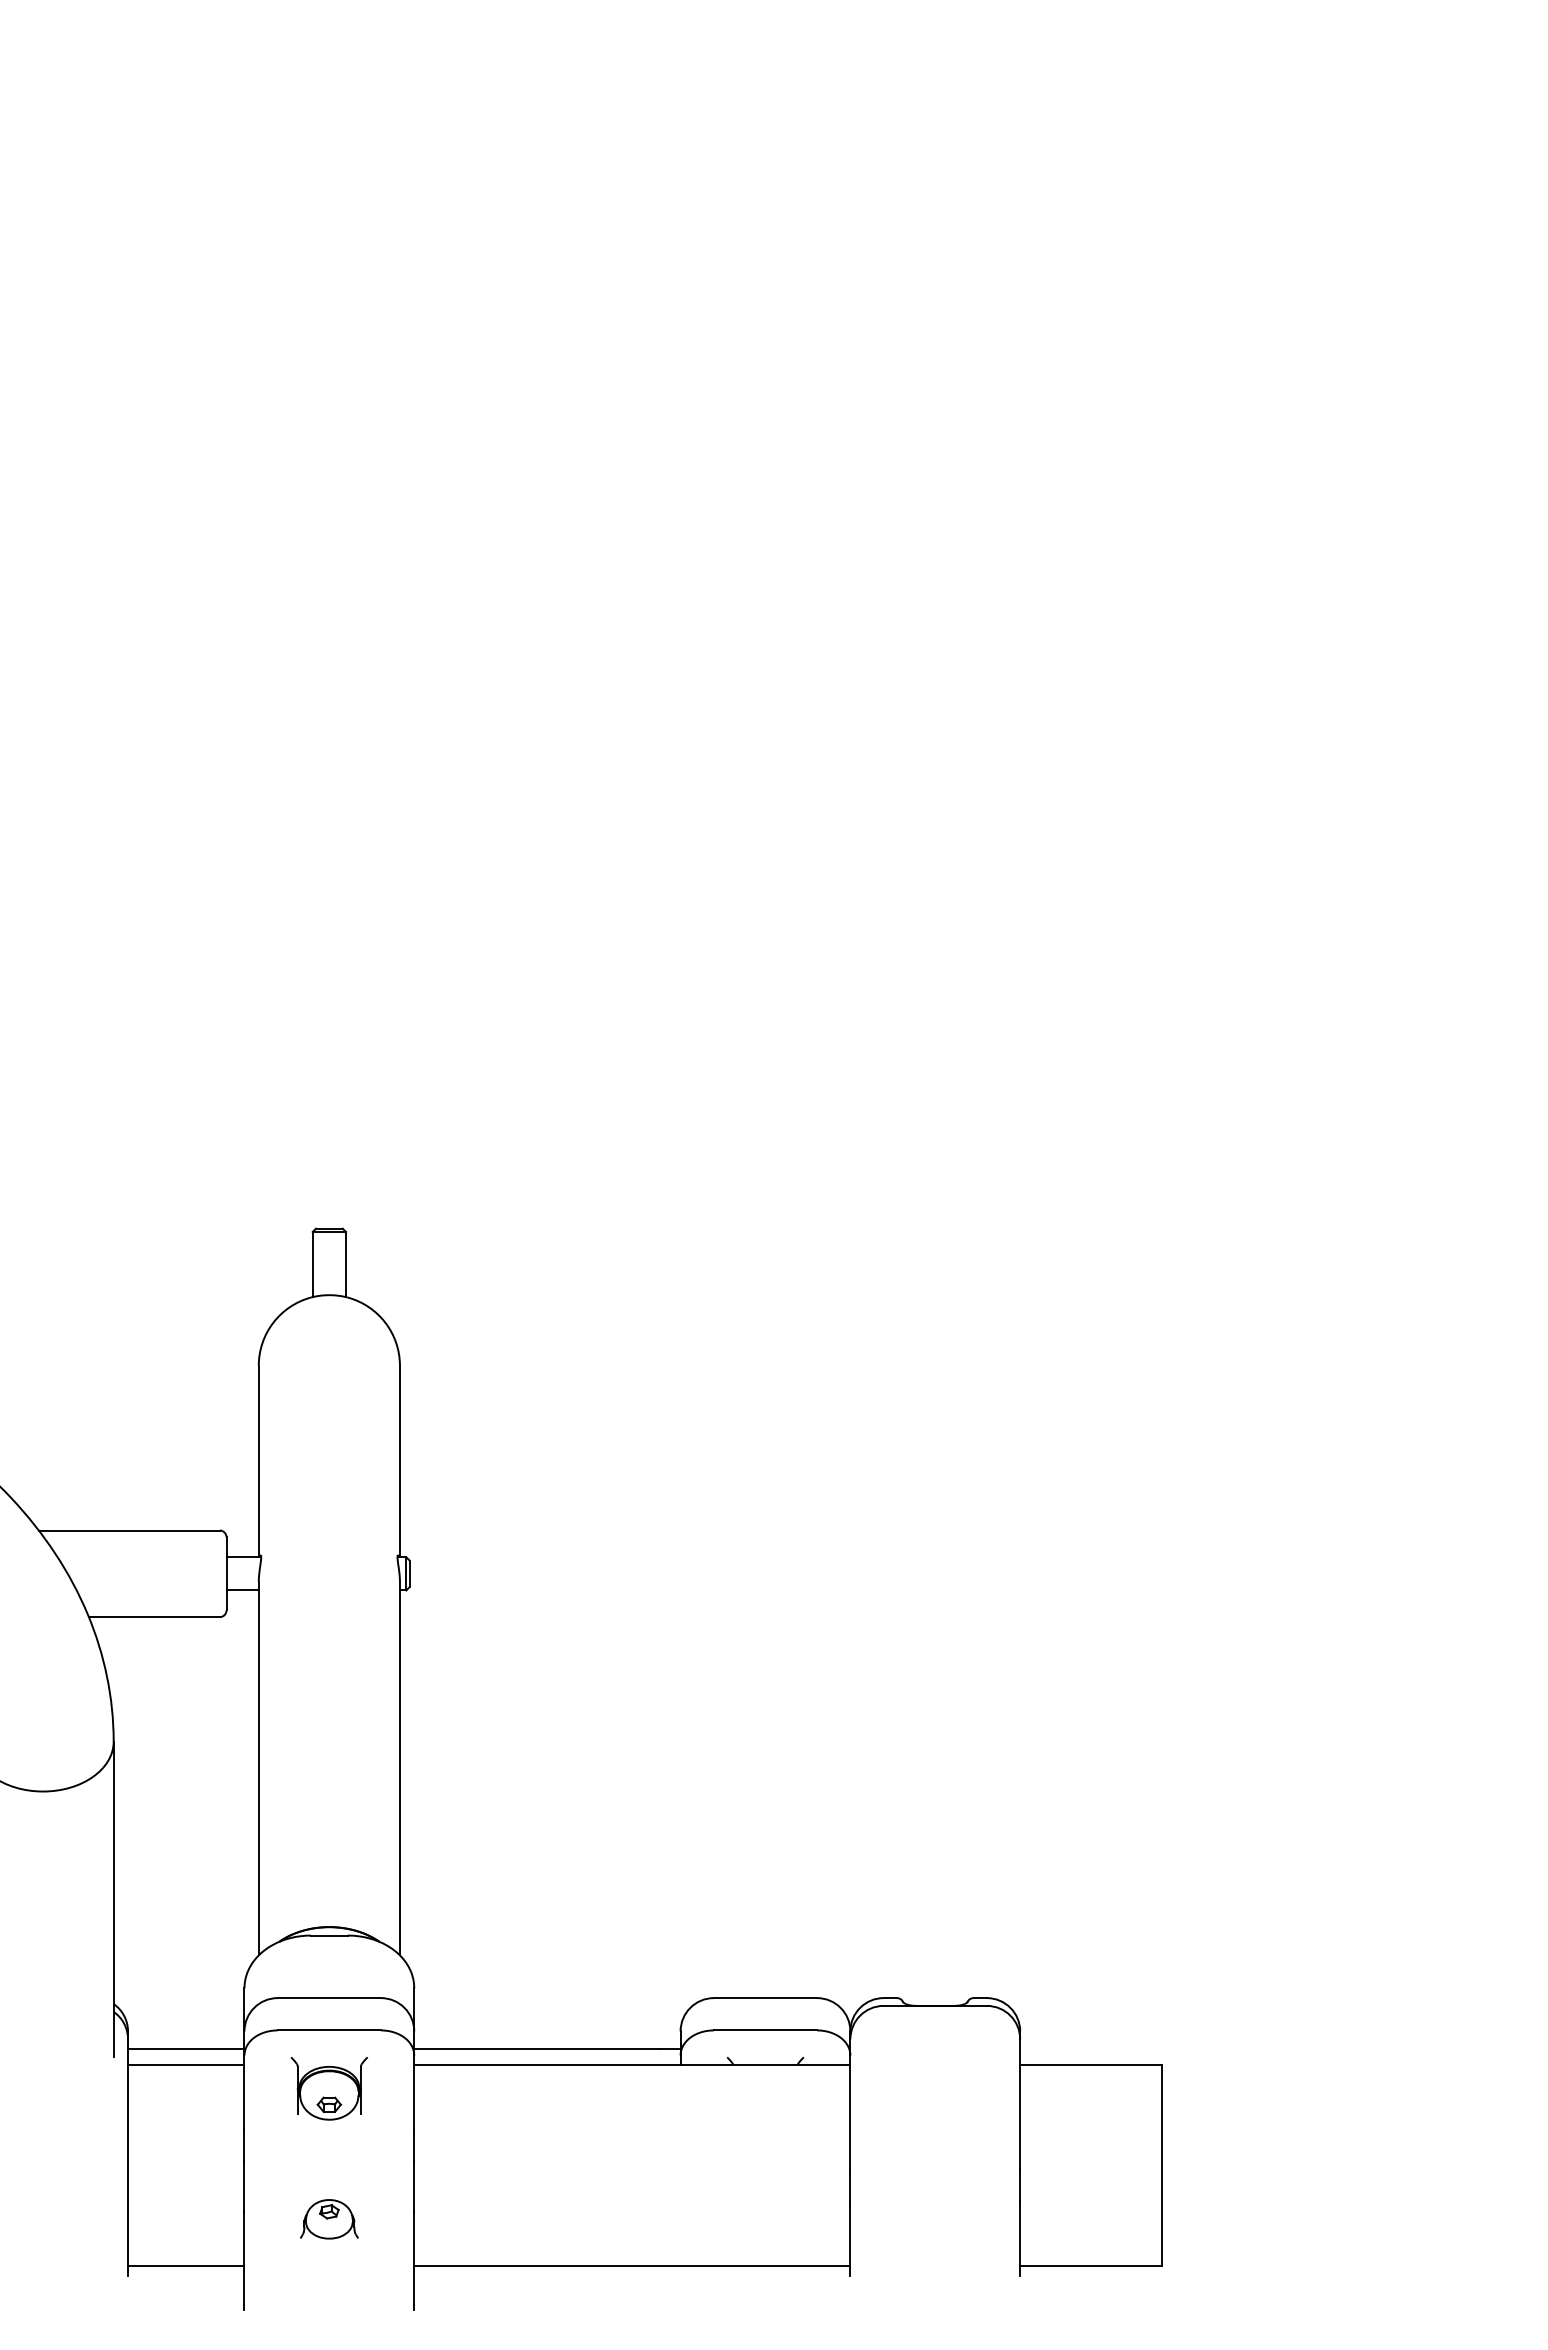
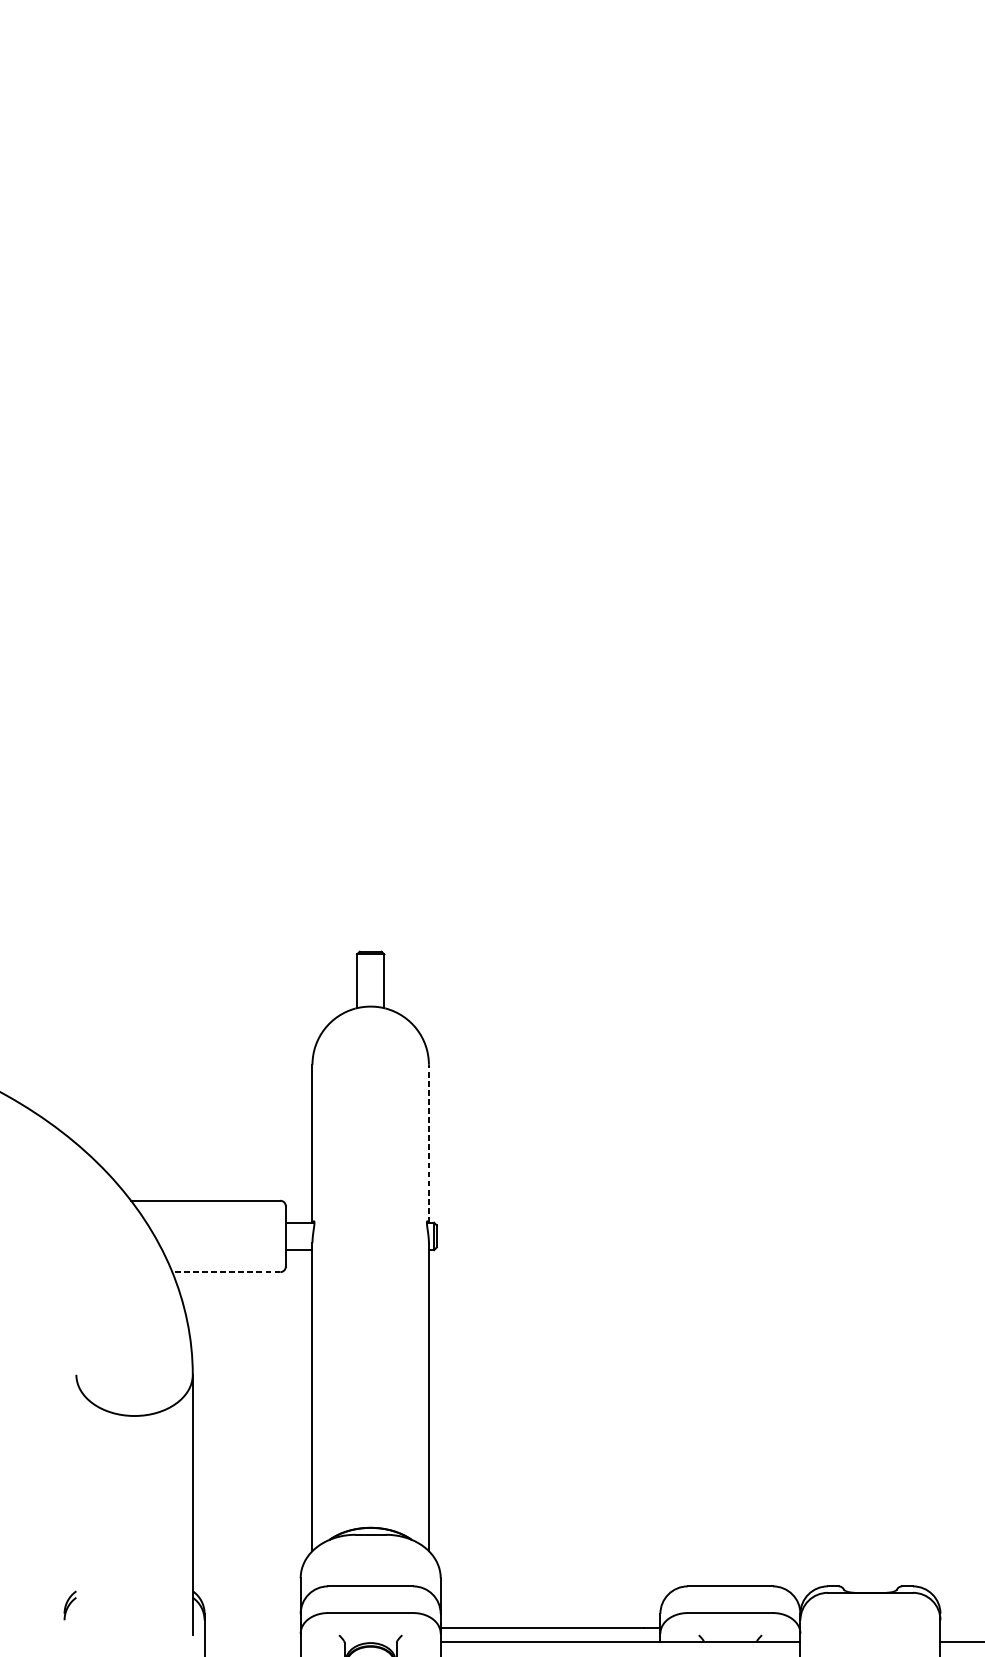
line: (399, 1461) -> (428, 1143), solid -> dashed
line: (153, 1617) -> (225, 1272), solid -> dashed
line: (186, 2048) -> (252, 1627), removed
line: (186, 2065) -> (252, 1641), removed

